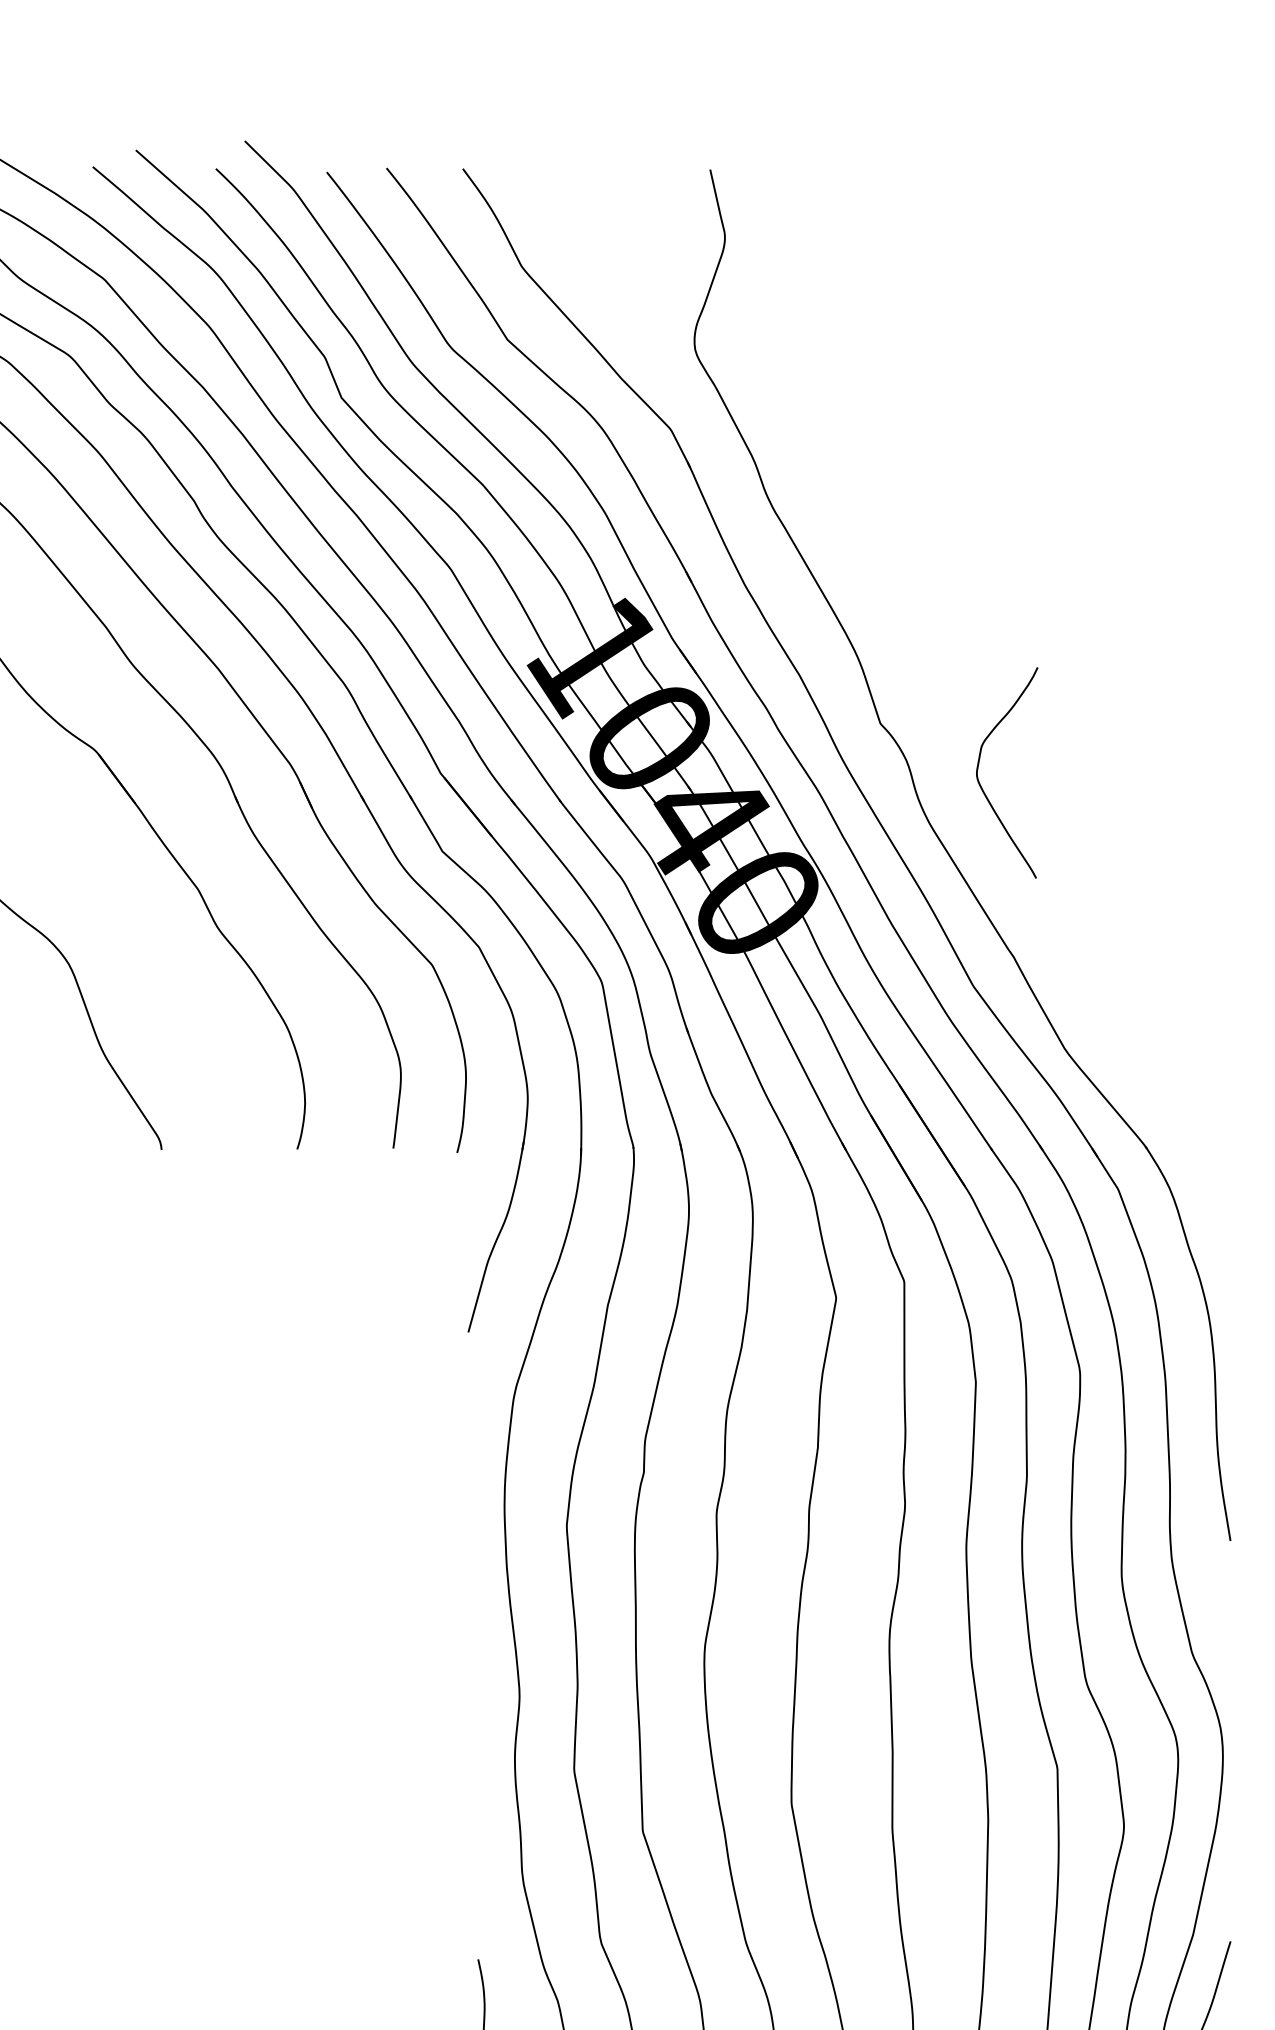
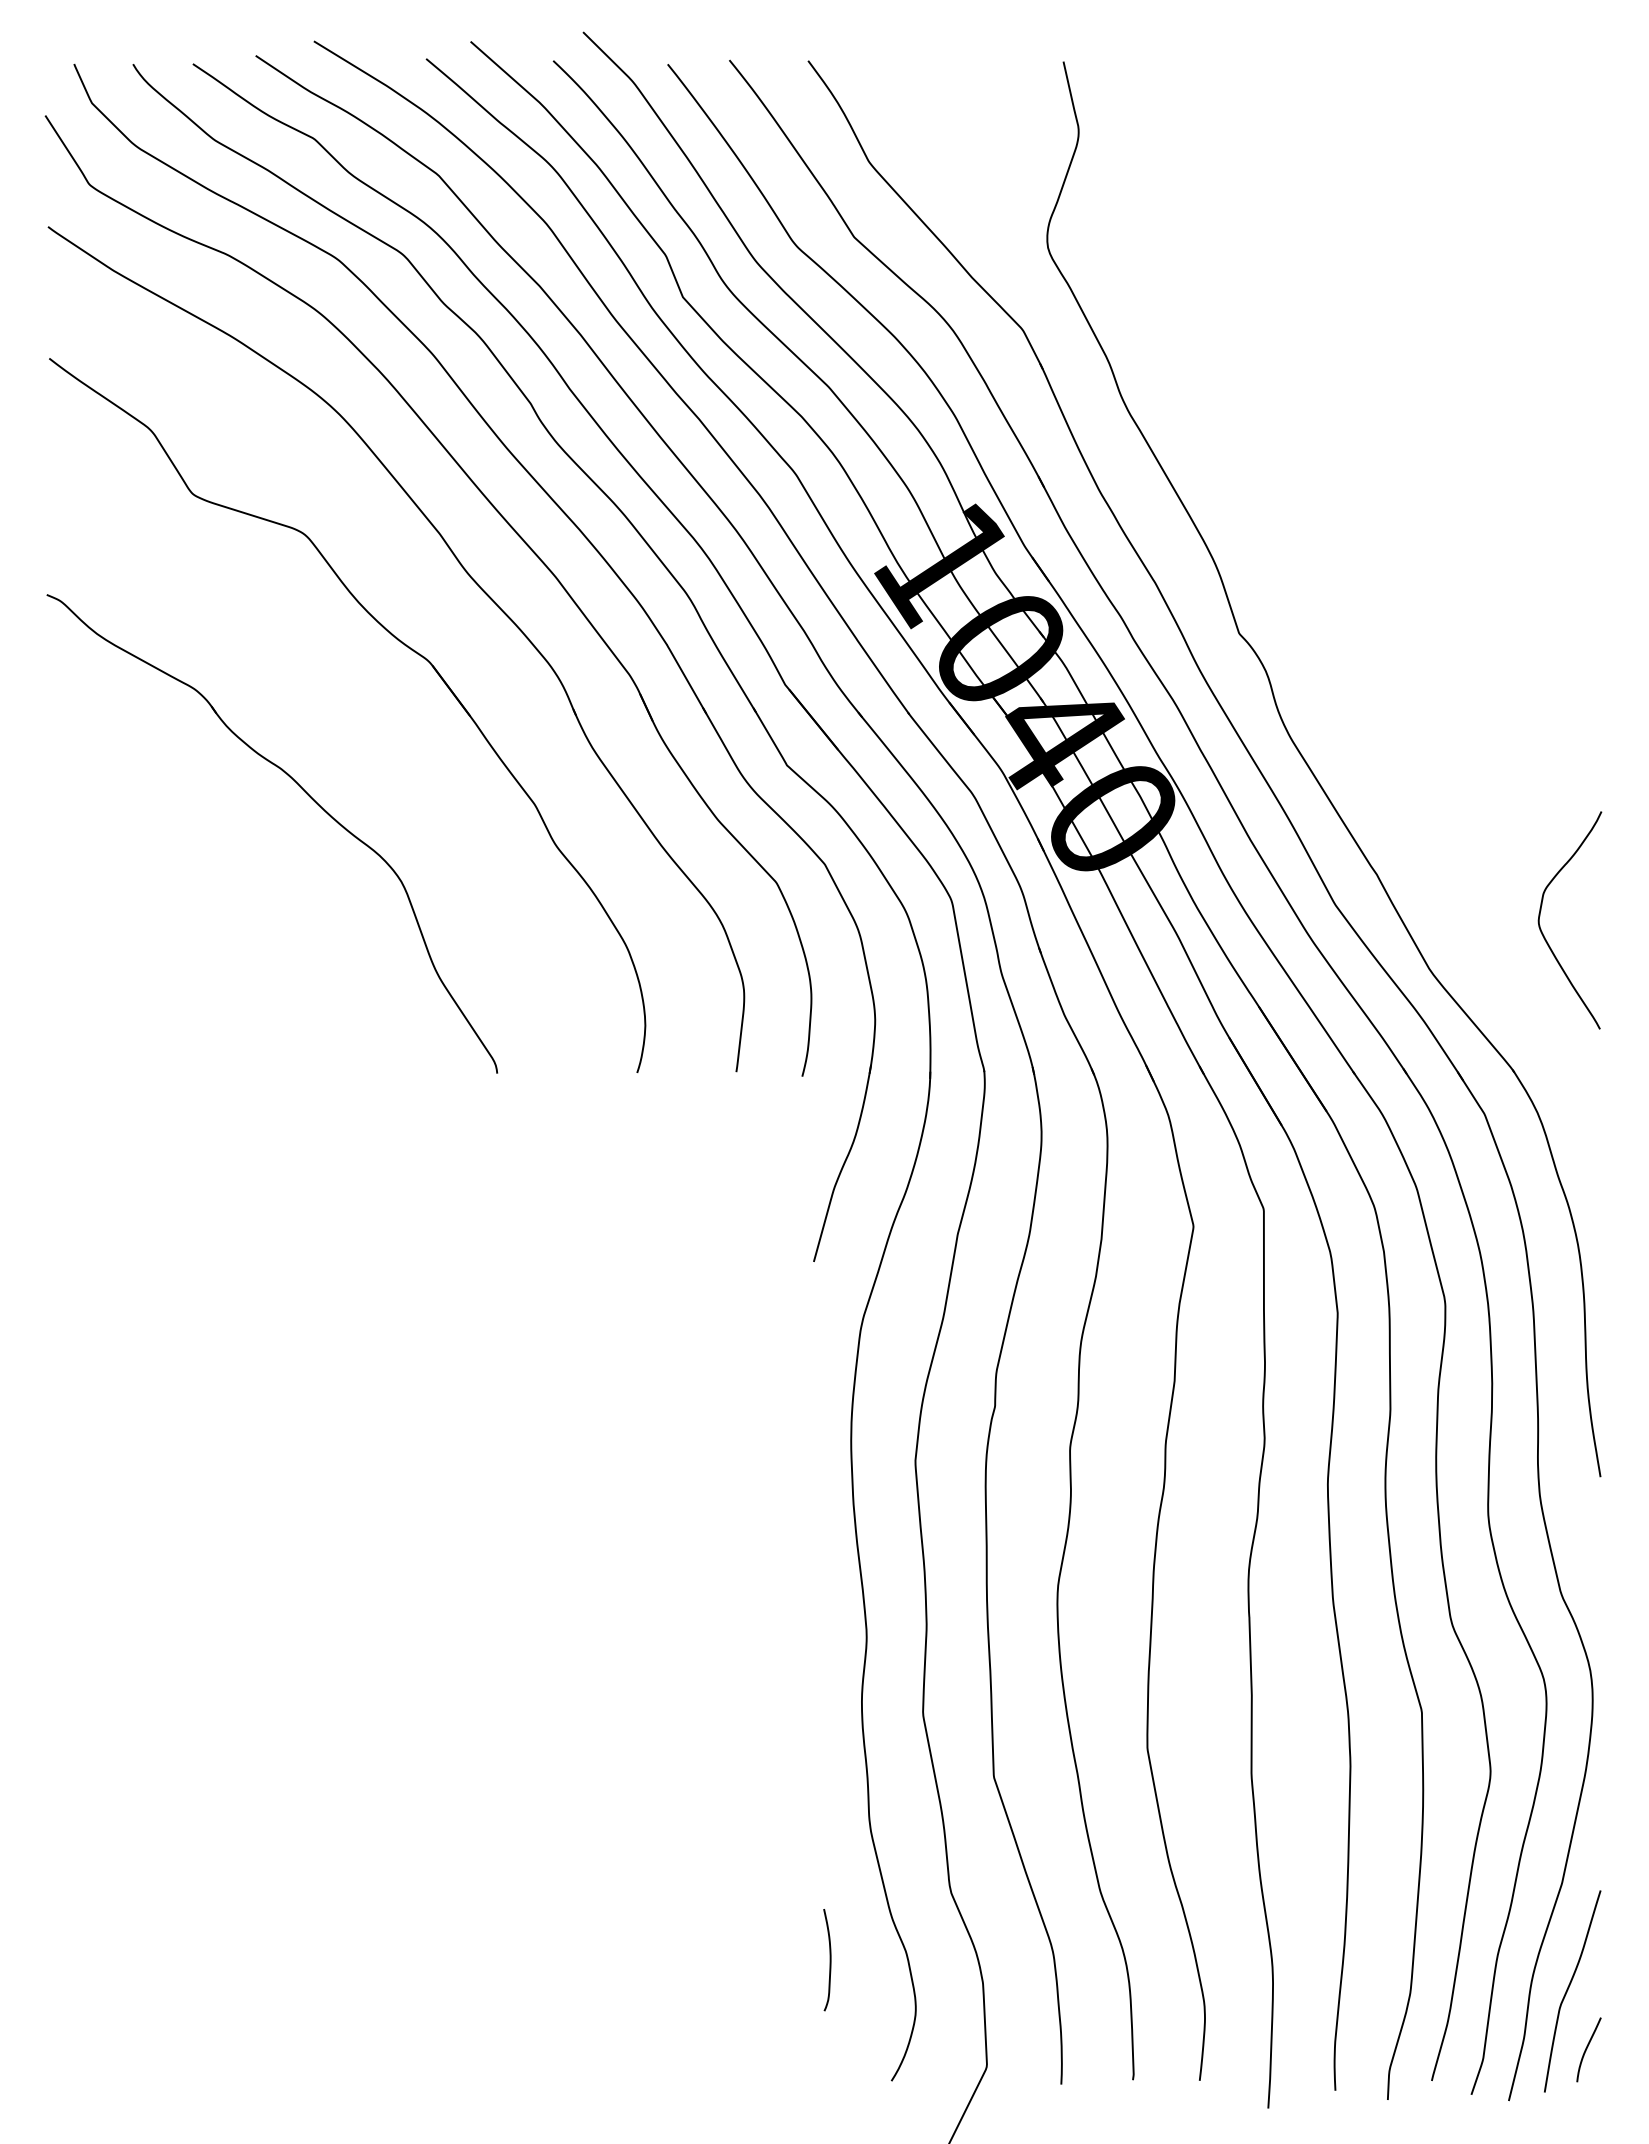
curve: (981, 785) -> (1543, 933), moved

